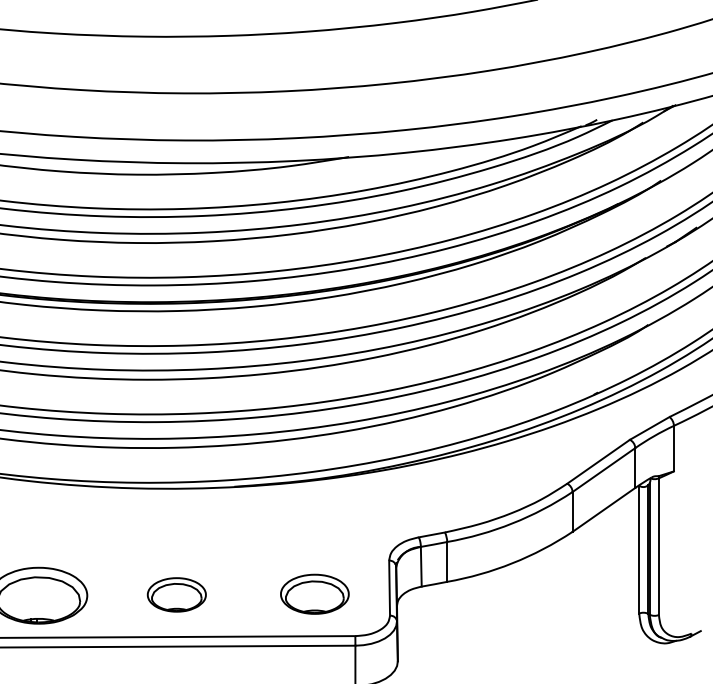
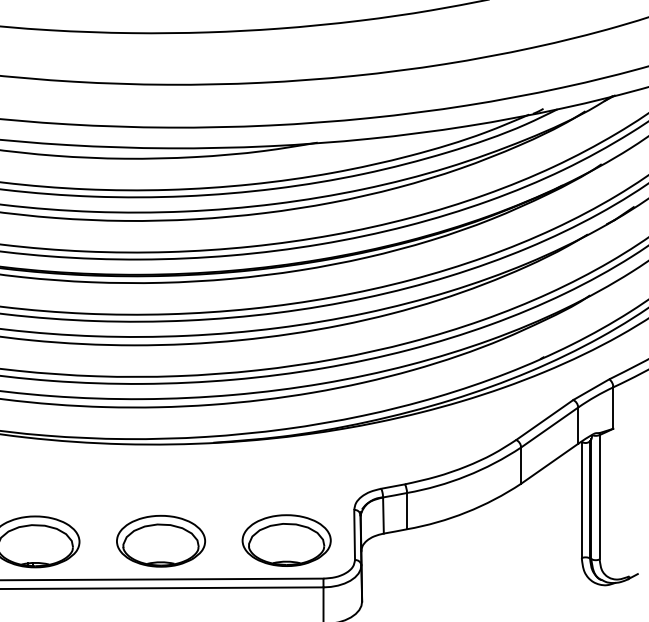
part: (176, 594) -> (160, 540), size x1.67
part: (314, 594) -> (286, 540), size x1.43

